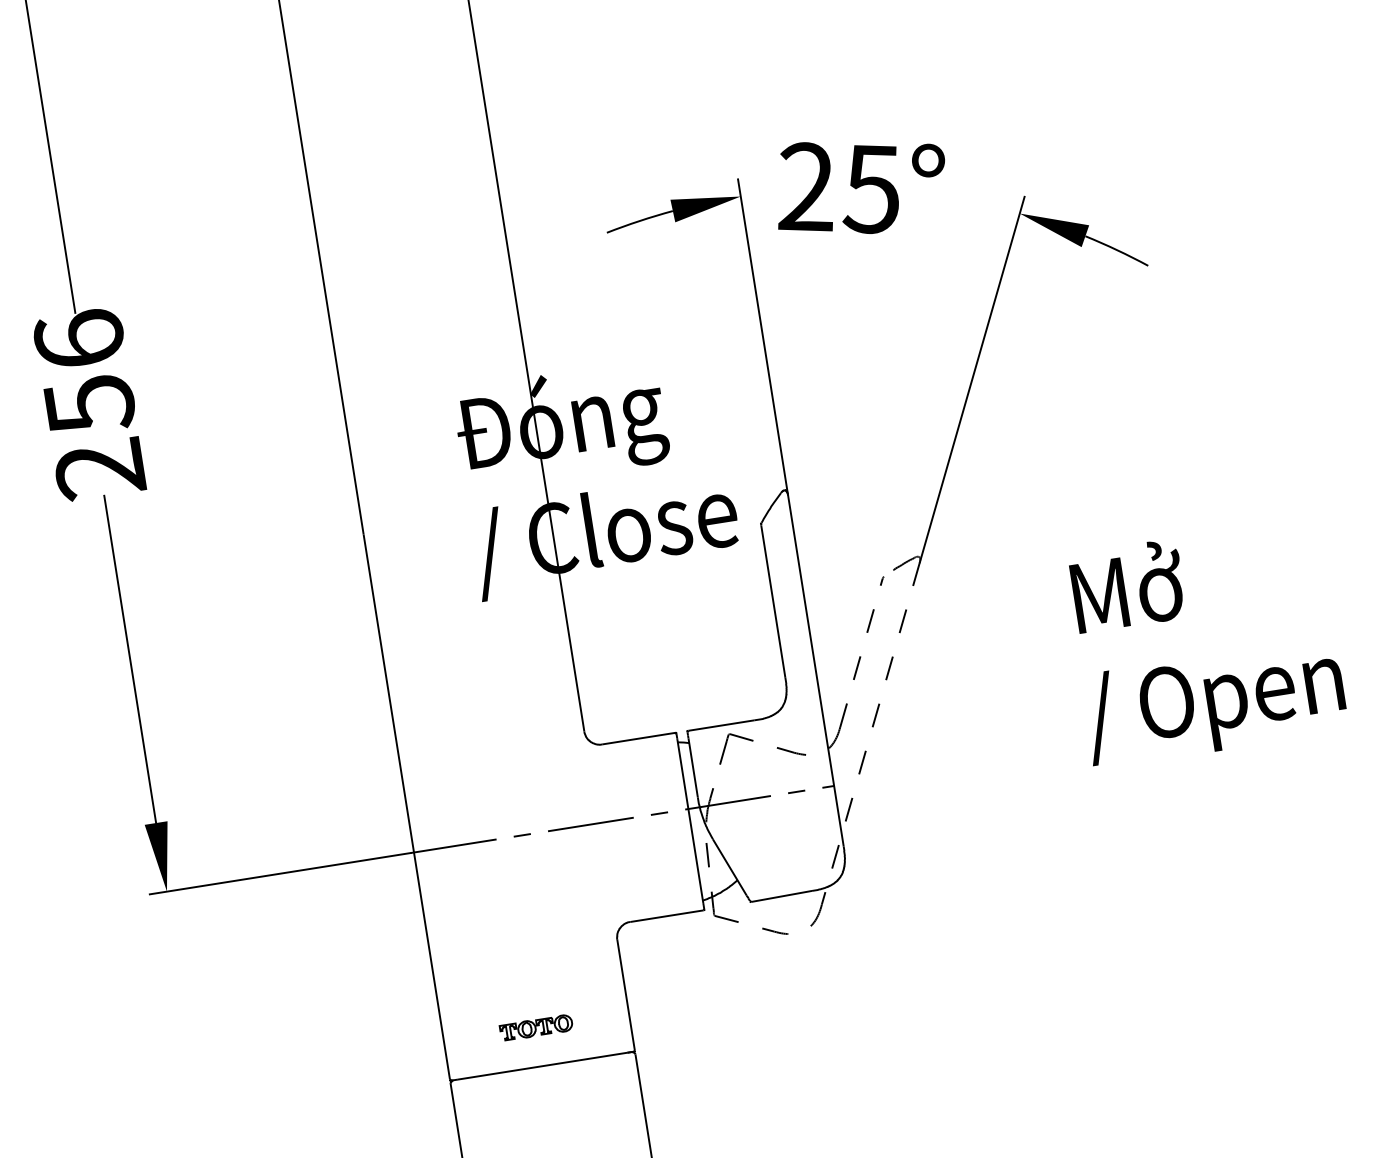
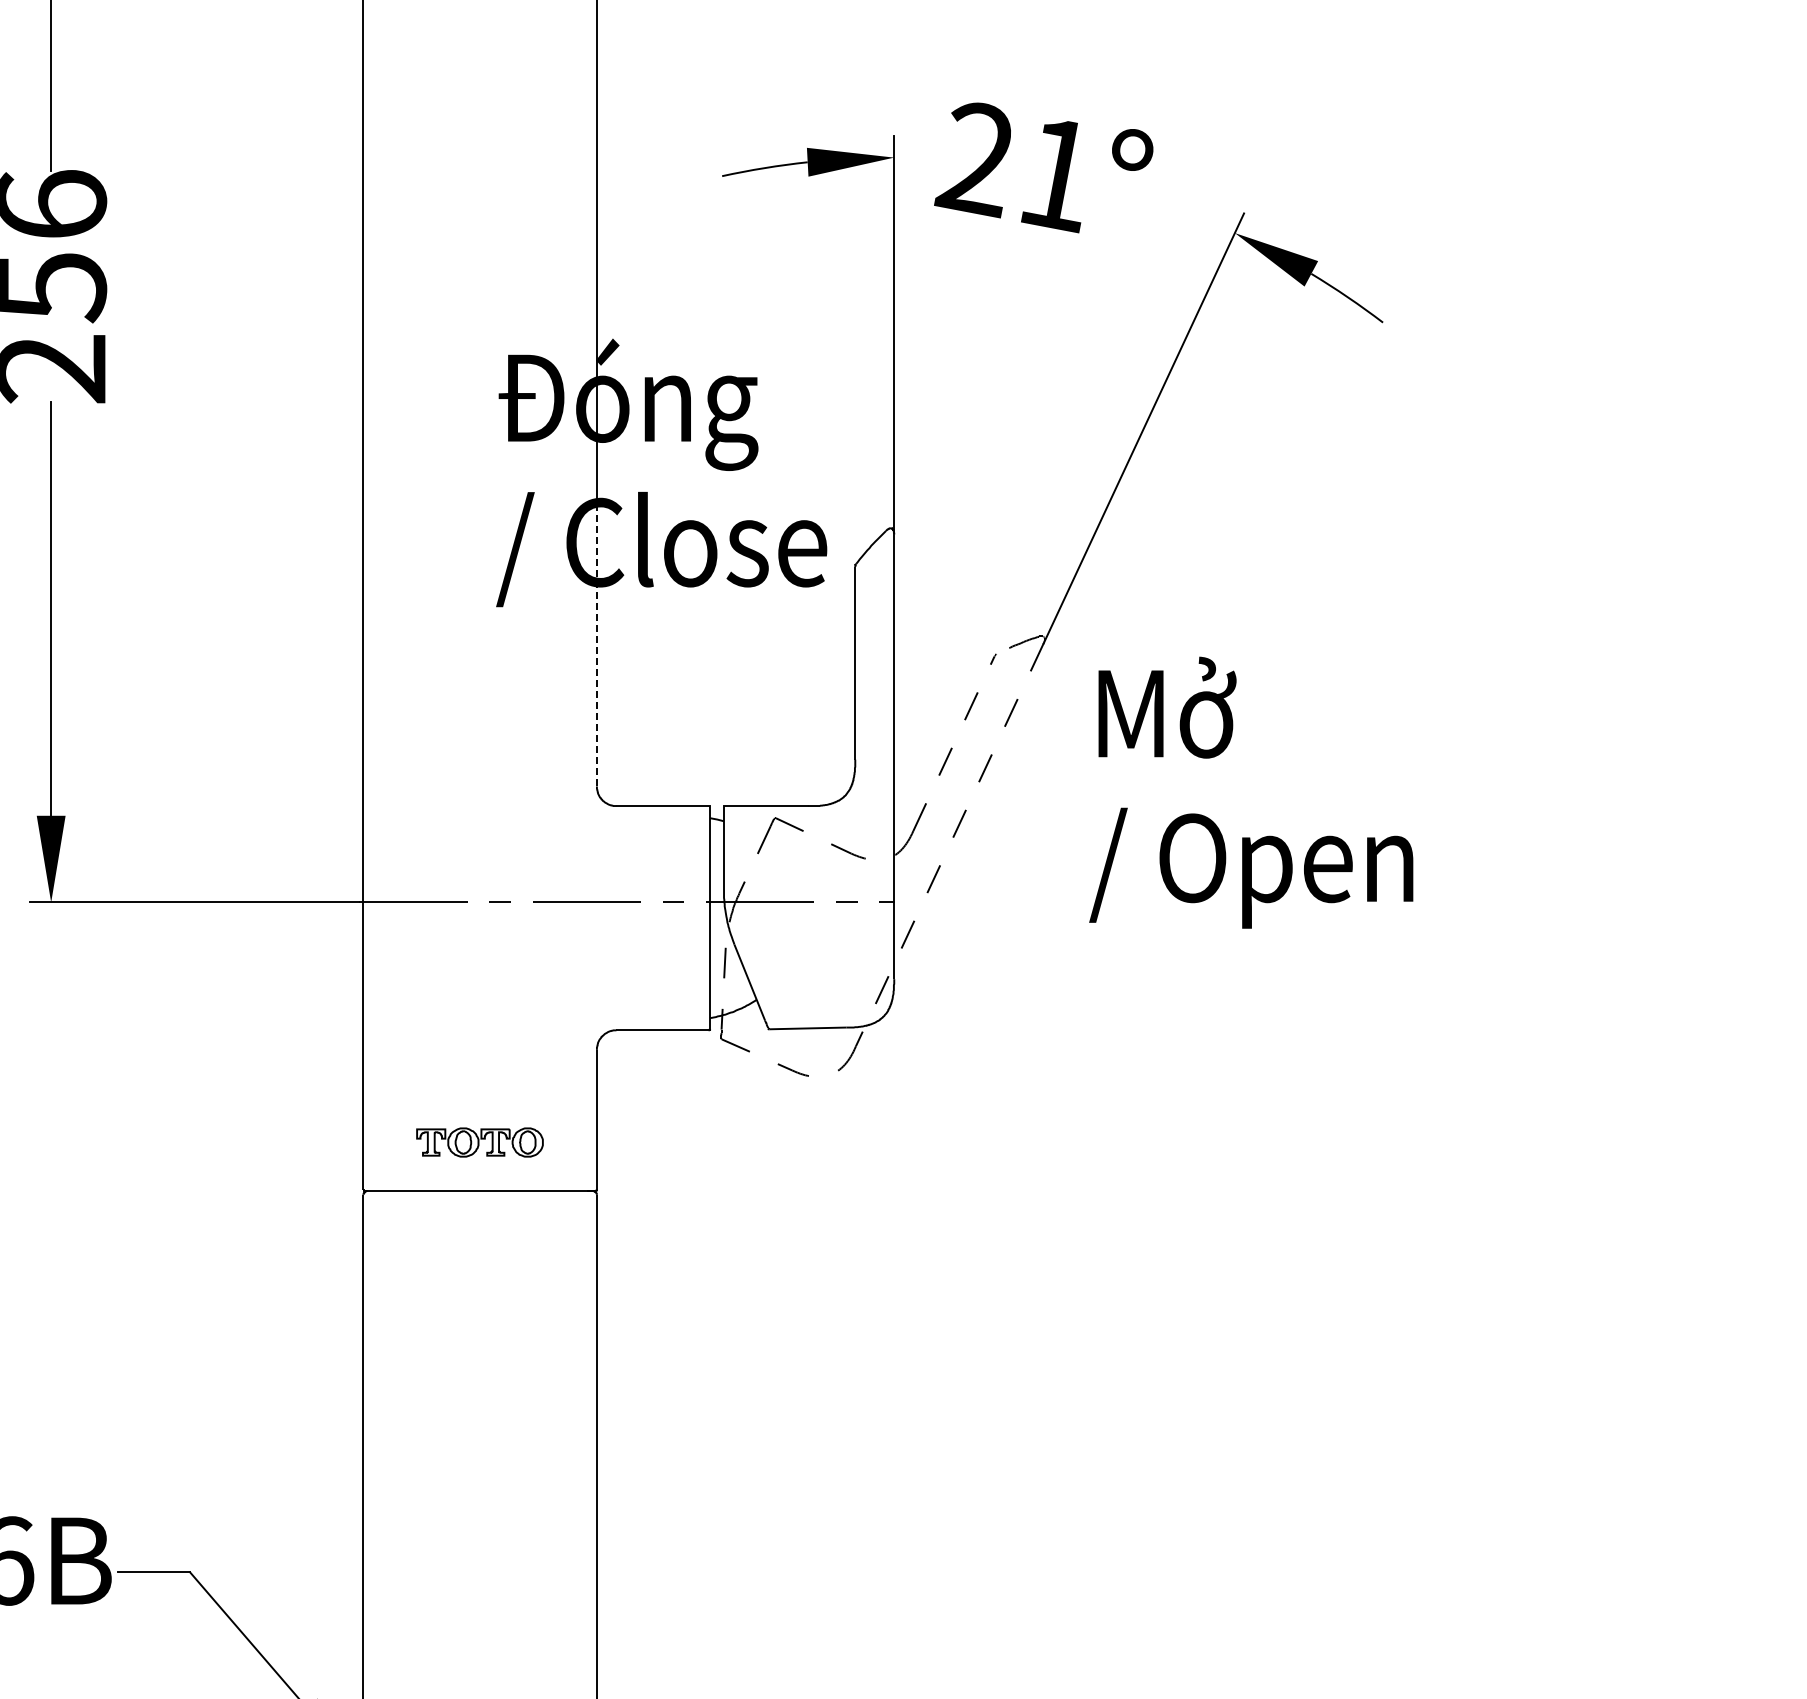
text: (869, 189) -> (1054, 174), 25° -> 21°
line: (566, 618) -> (596, 643), solid -> dashed
text: (1205, 642) -> (1251, 792), moved
part: (536, 1027) -> (479, 1142), size x1.4

